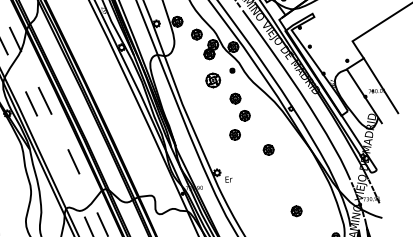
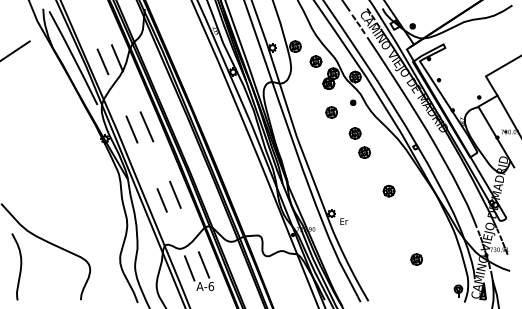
part: (213, 80) -> (331, 112), size x0.71
part: (234, 134) -> (352, 172), removed
line: (61, 167) -> (161, 200), added

